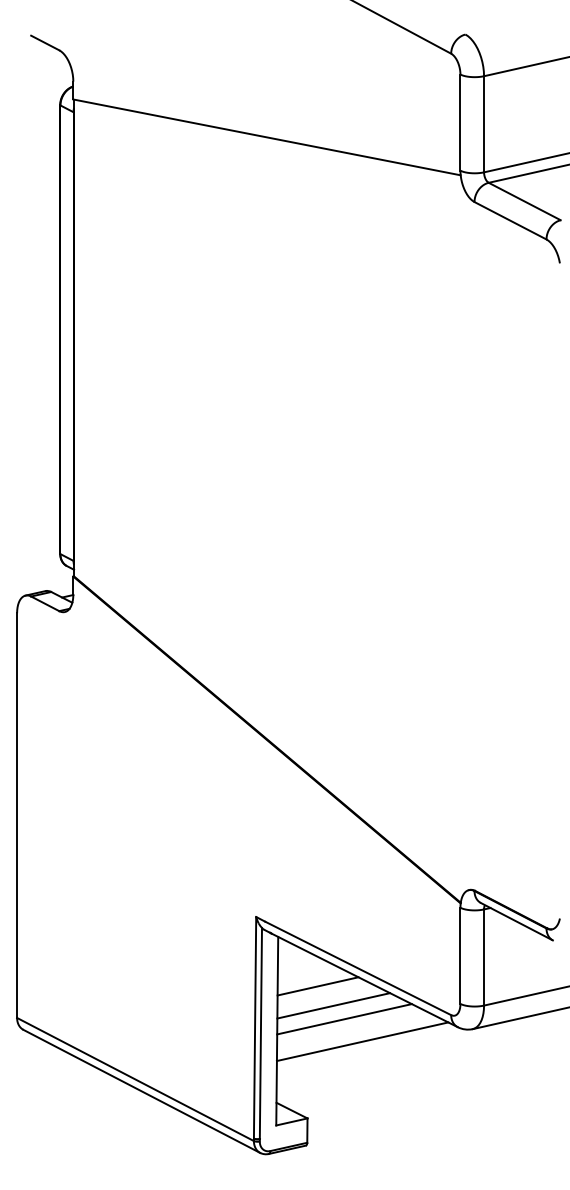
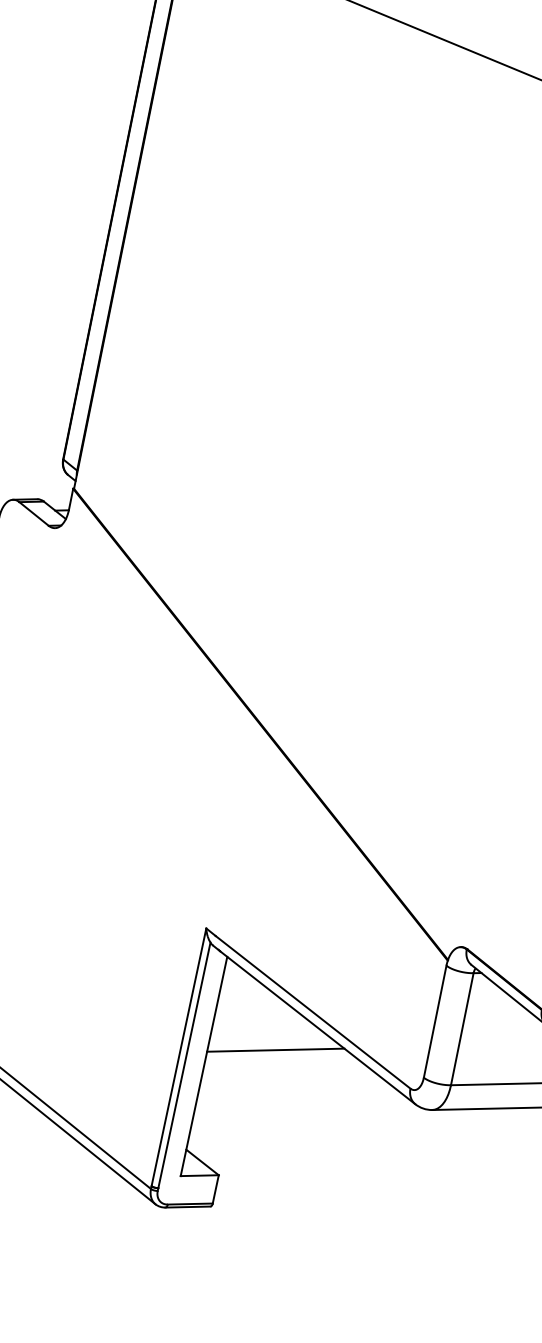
line: (317, 986) -> (261, 1023), removed
line: (344, 1019) -> (285, 1068), removed
line: (362, 1041) -> (300, 1098), removed

